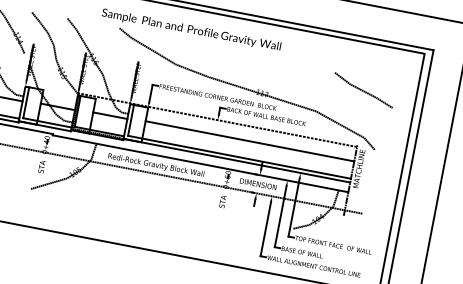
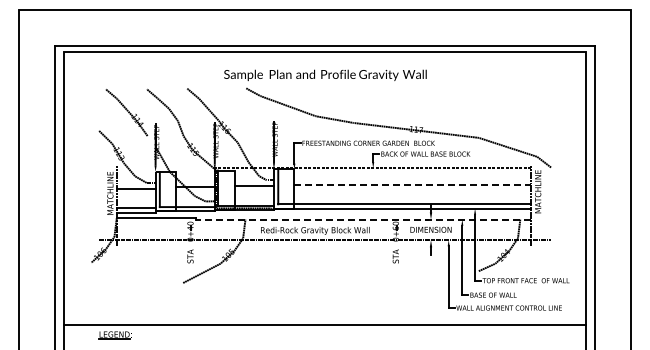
line: (363, 90) -> (526, 104), removed
line: (250, 141) -> (413, 184), solid -> dashed
line: (200, 163) -> (363, 219), solid -> dashed

